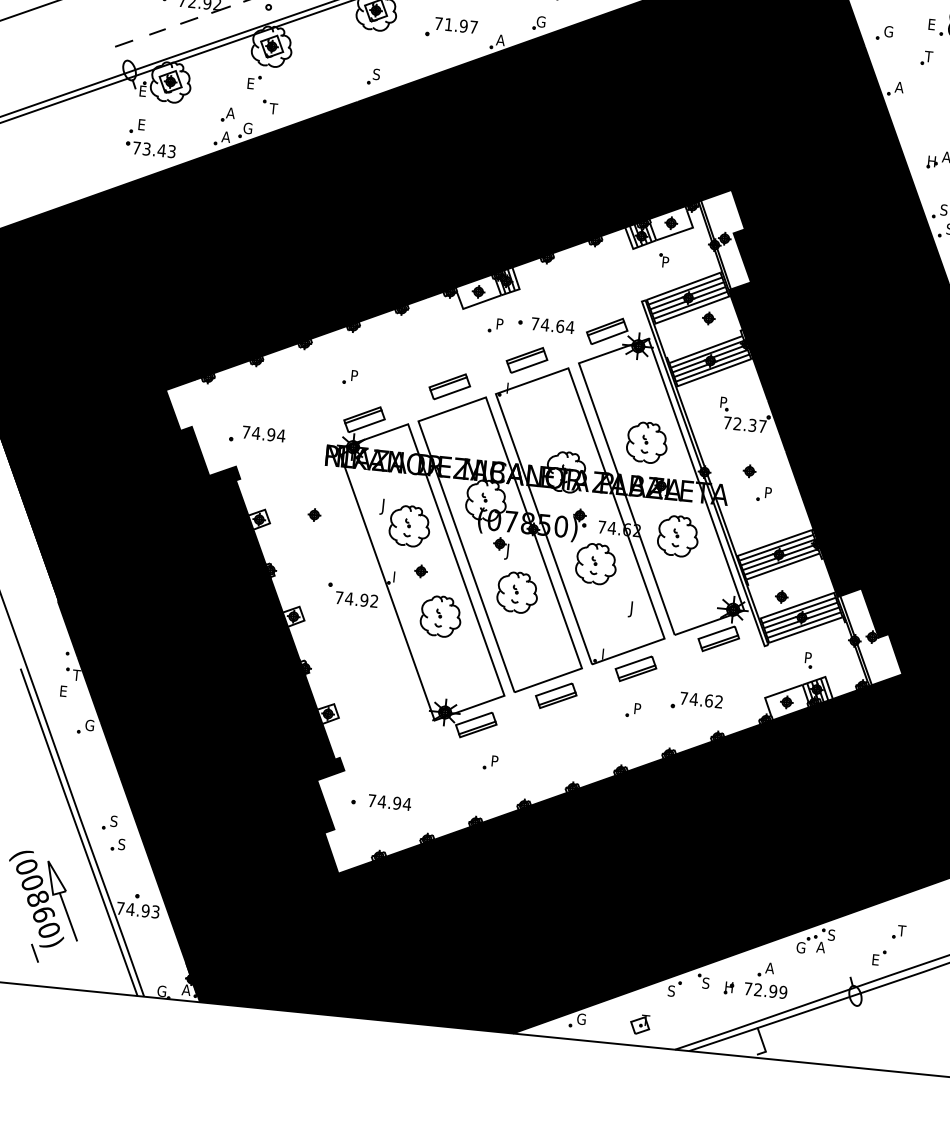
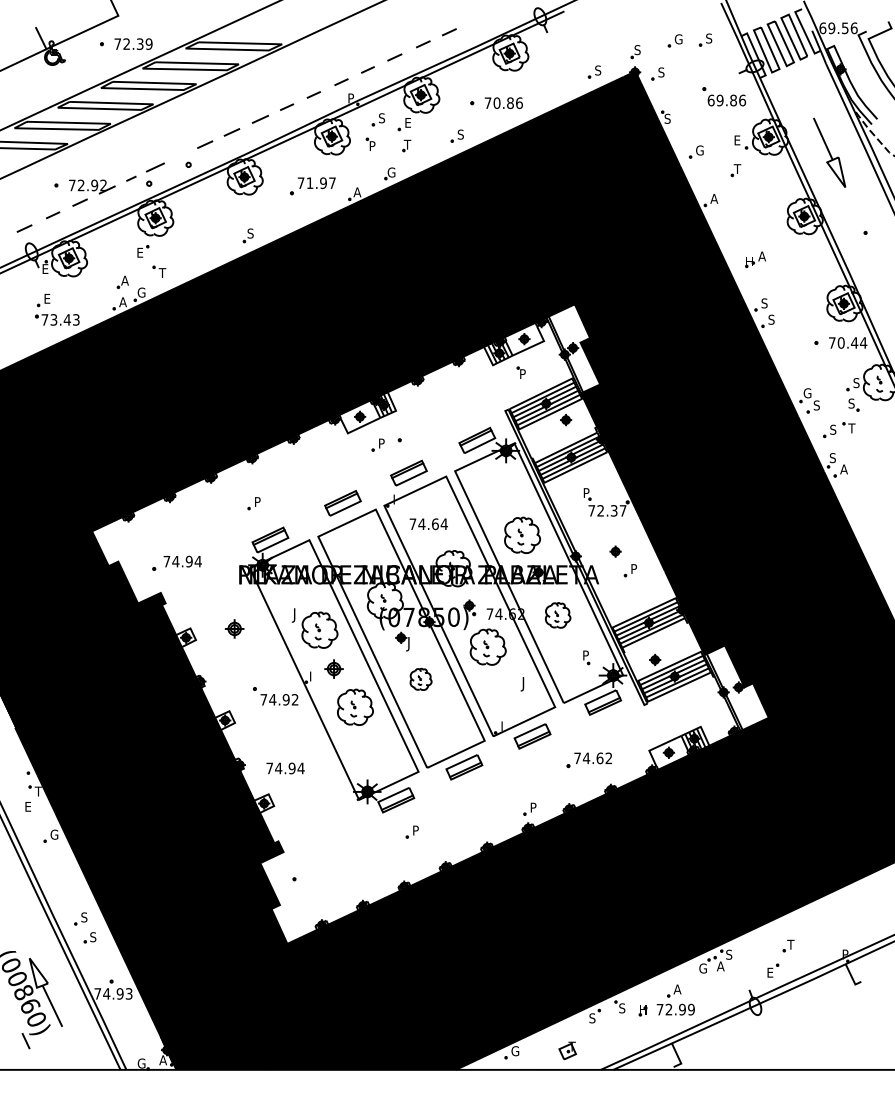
text: (552, 325) -> (428, 524), moved
part: (314, 514) -> (234, 628), size x1.6
part: (677, 536) -> (557, 615), size x0.7
part: (420, 571) -> (333, 669), size x1.6
part: (516, 592) -> (420, 679), size x0.6
part: (808, 660) -> (586, 657), moved
part: (633, 709) -> (529, 808), moved
text: (389, 802) -> (285, 768), moved

